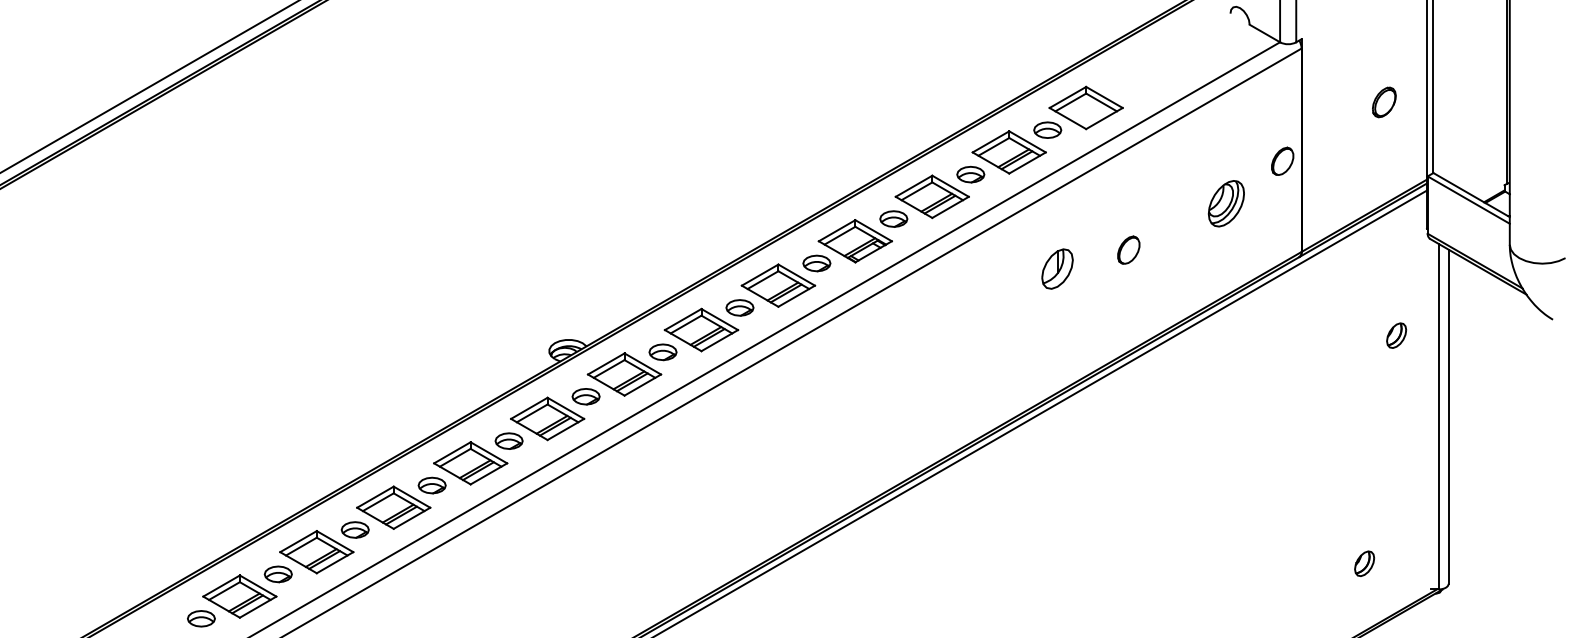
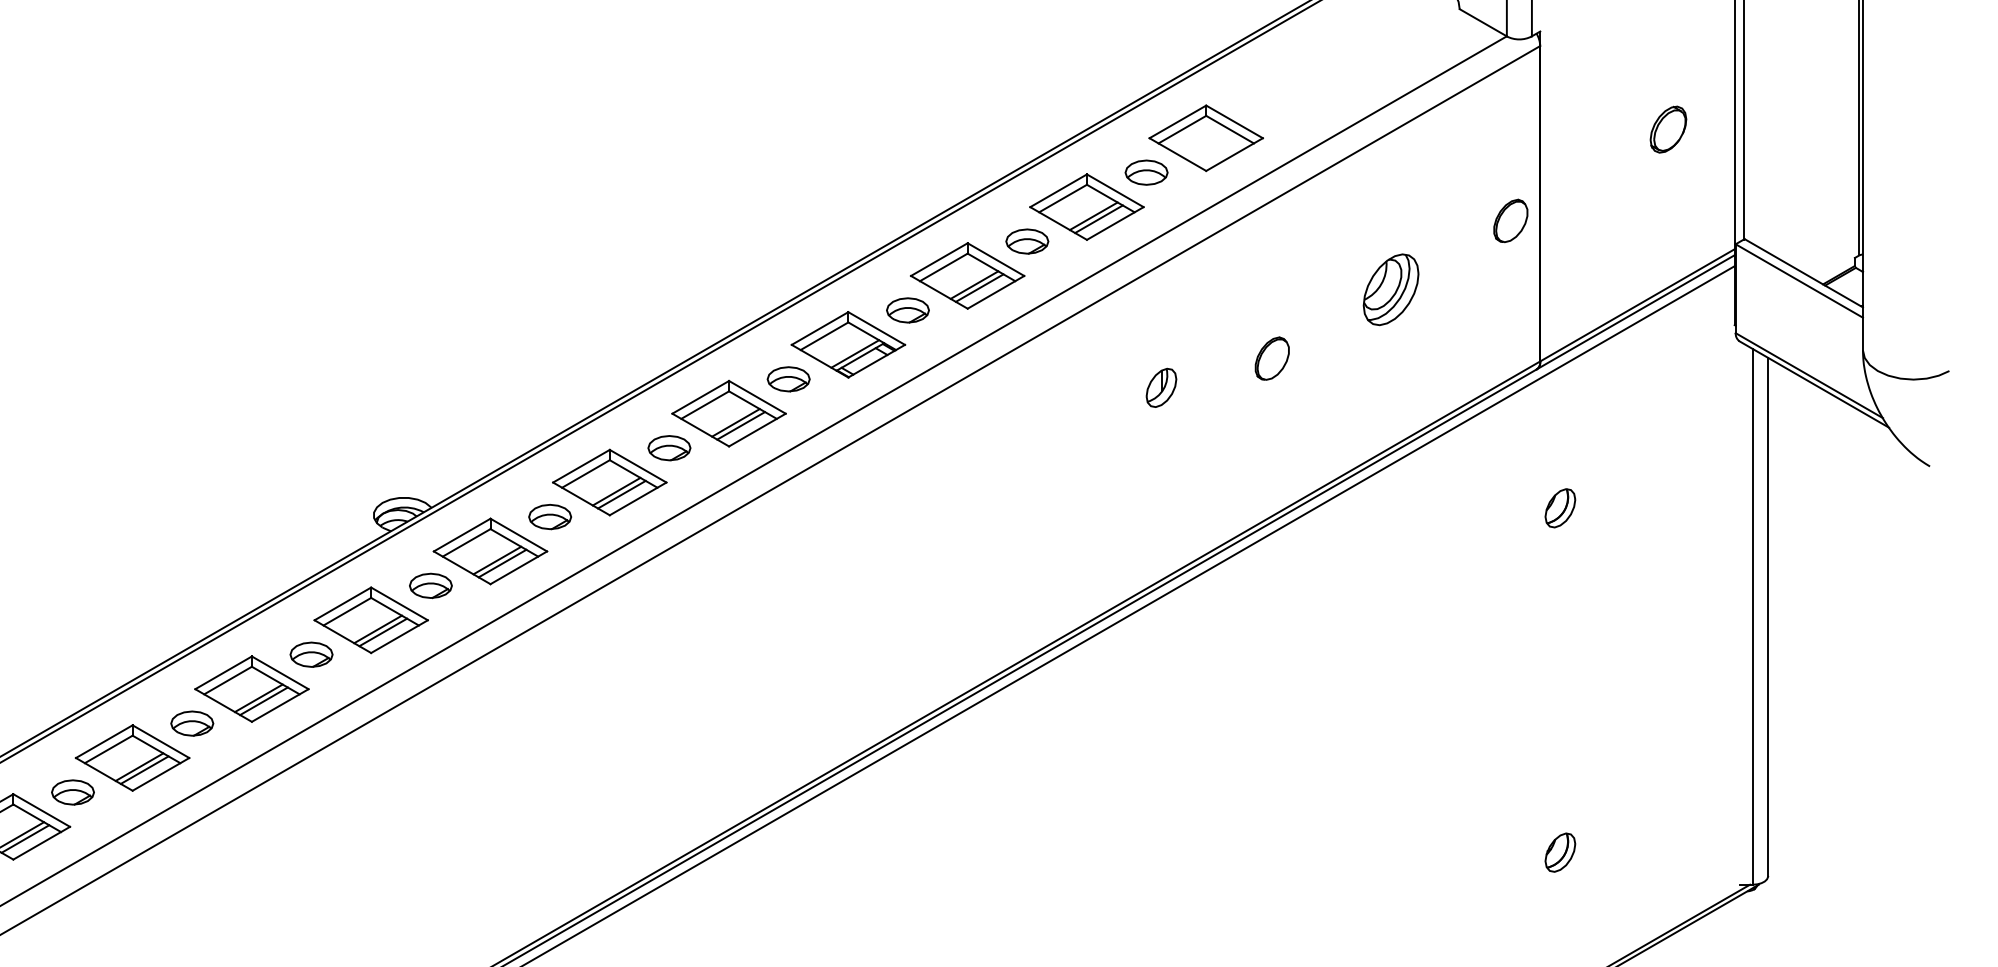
part: (1225, 203) -> (1389, 289), moved
part: (1056, 268) -> (1160, 387), size x0.62
part: (1396, 335) -> (1560, 508), moved
part: (1364, 563) -> (1560, 852), moved

